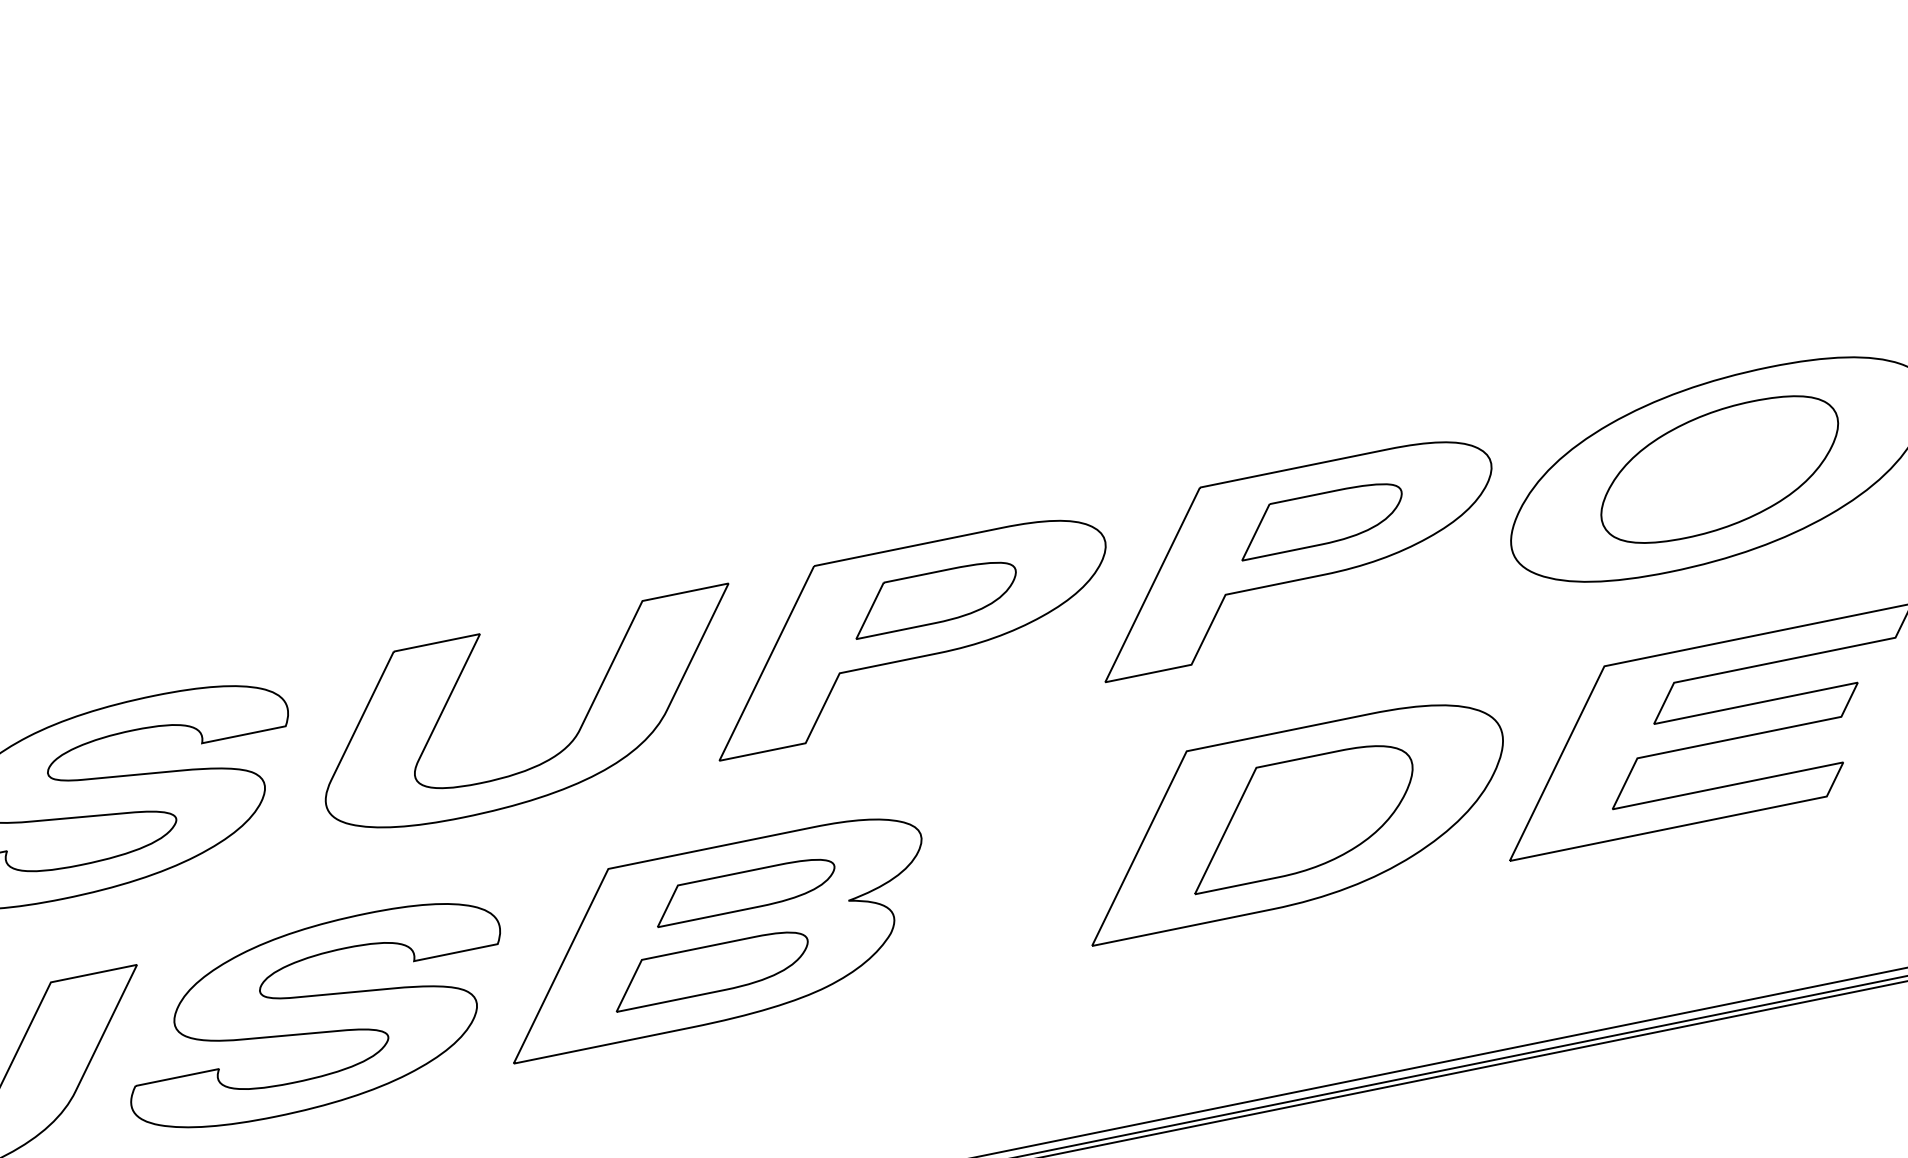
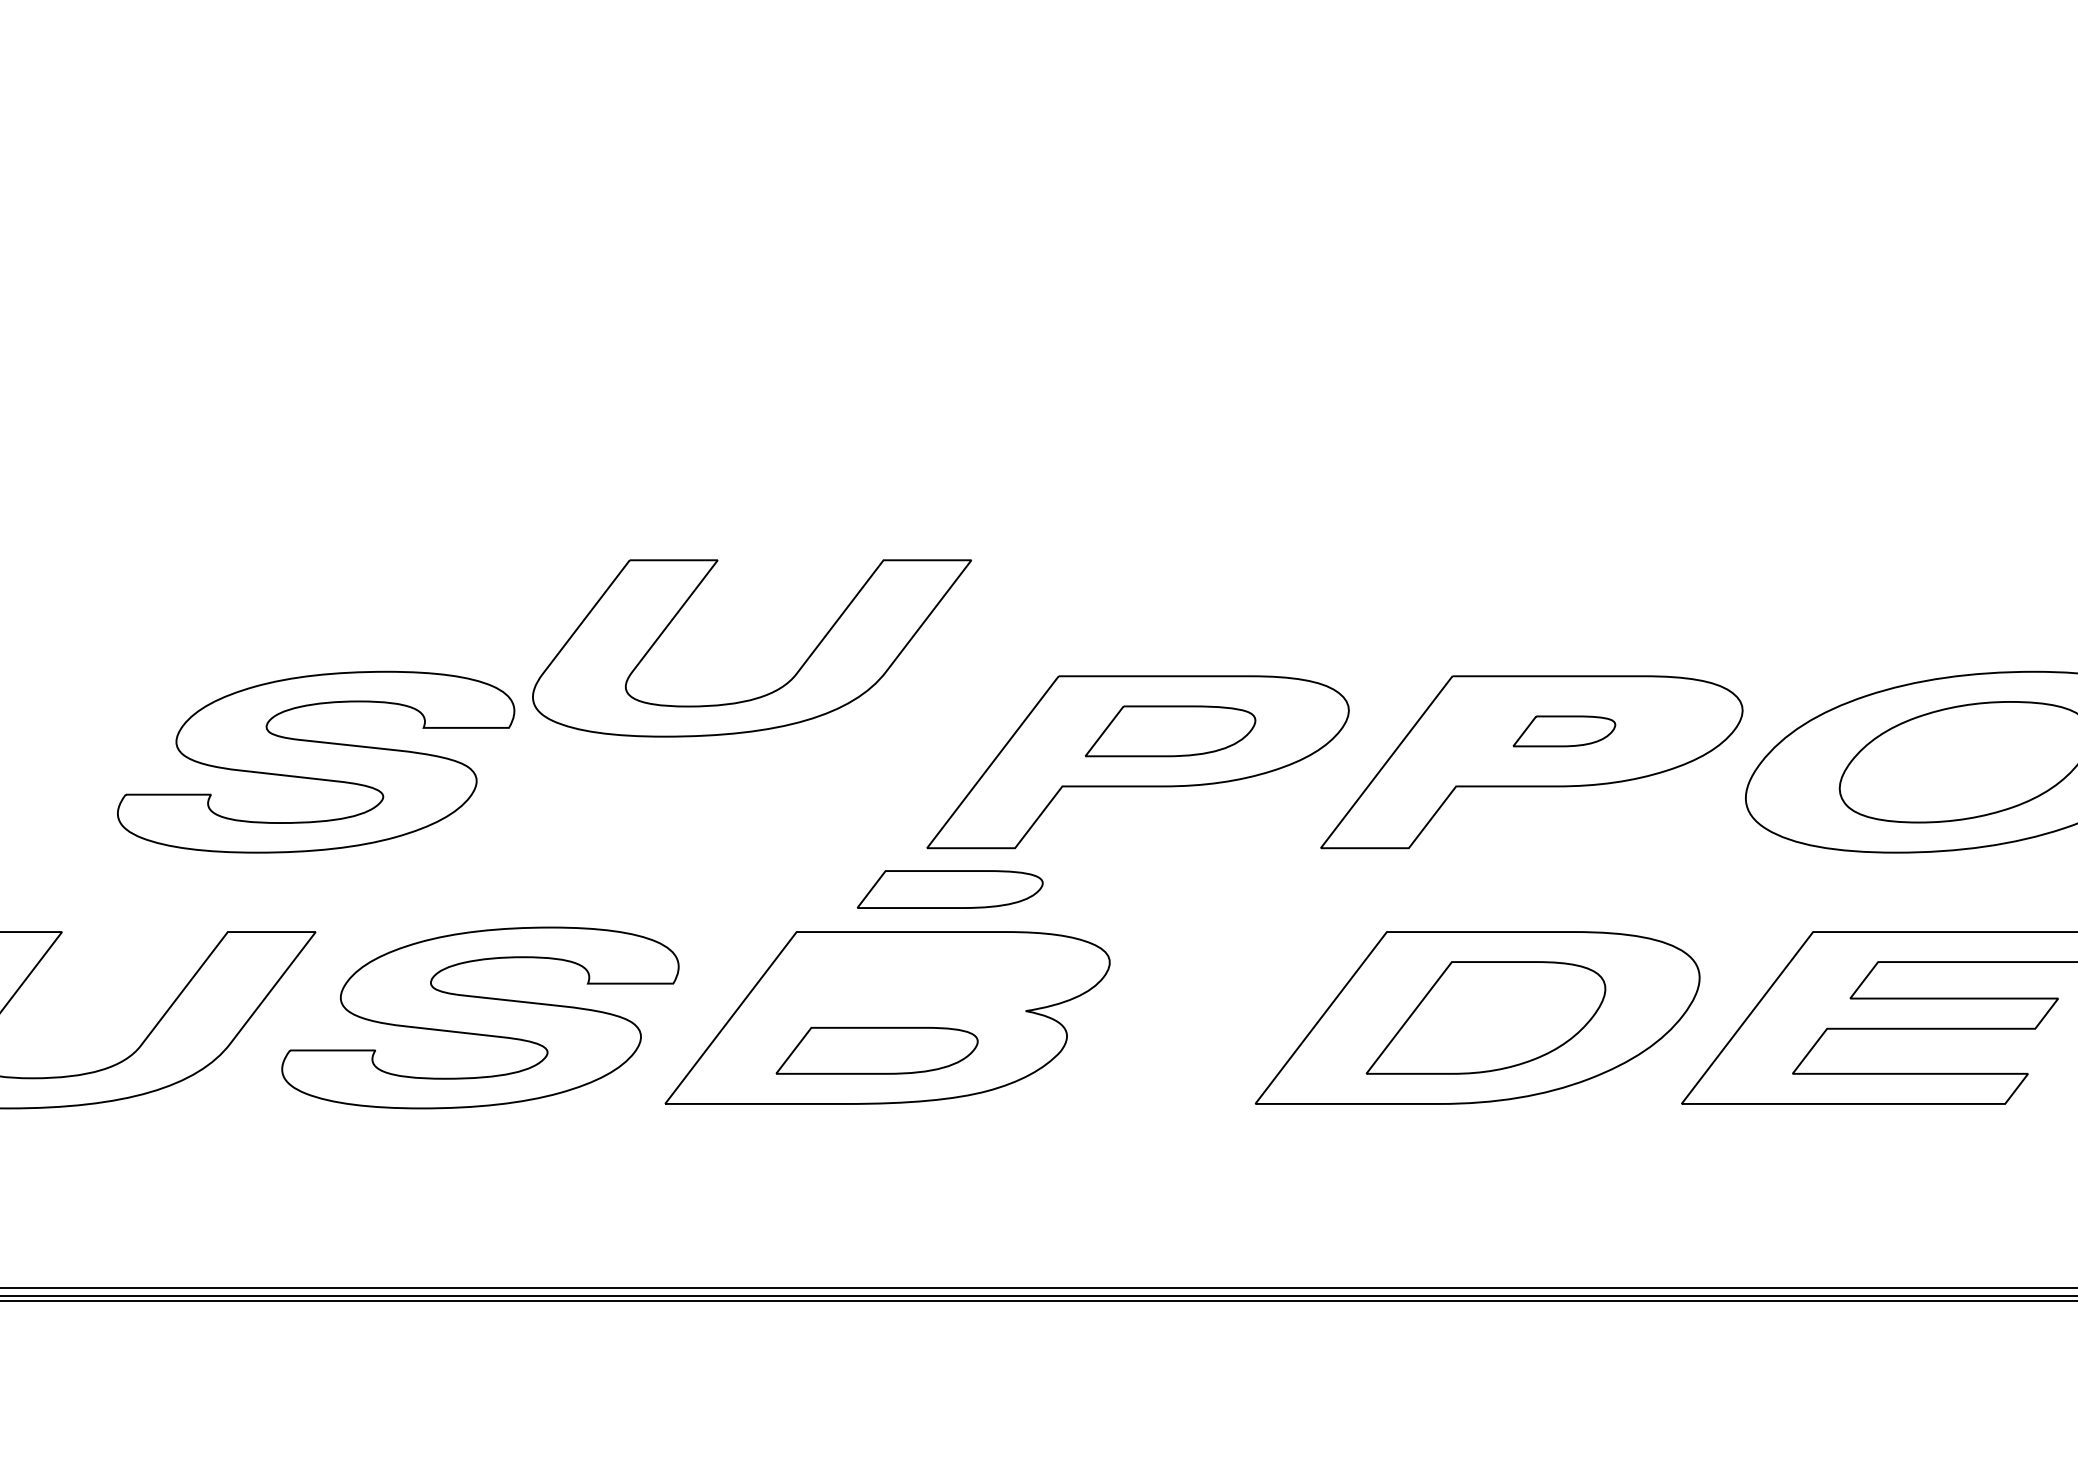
part: (1320, 519) -> (1564, 731), size x0.6
part: (562, 749) -> (775, 689), moved
part: (744, 890) -> (949, 889), moved

